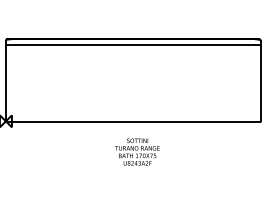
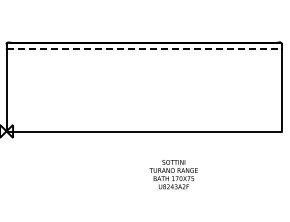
line: (133, 45) -> (144, 49), solid -> dashed
text: (137, 151) -> (173, 174), moved

